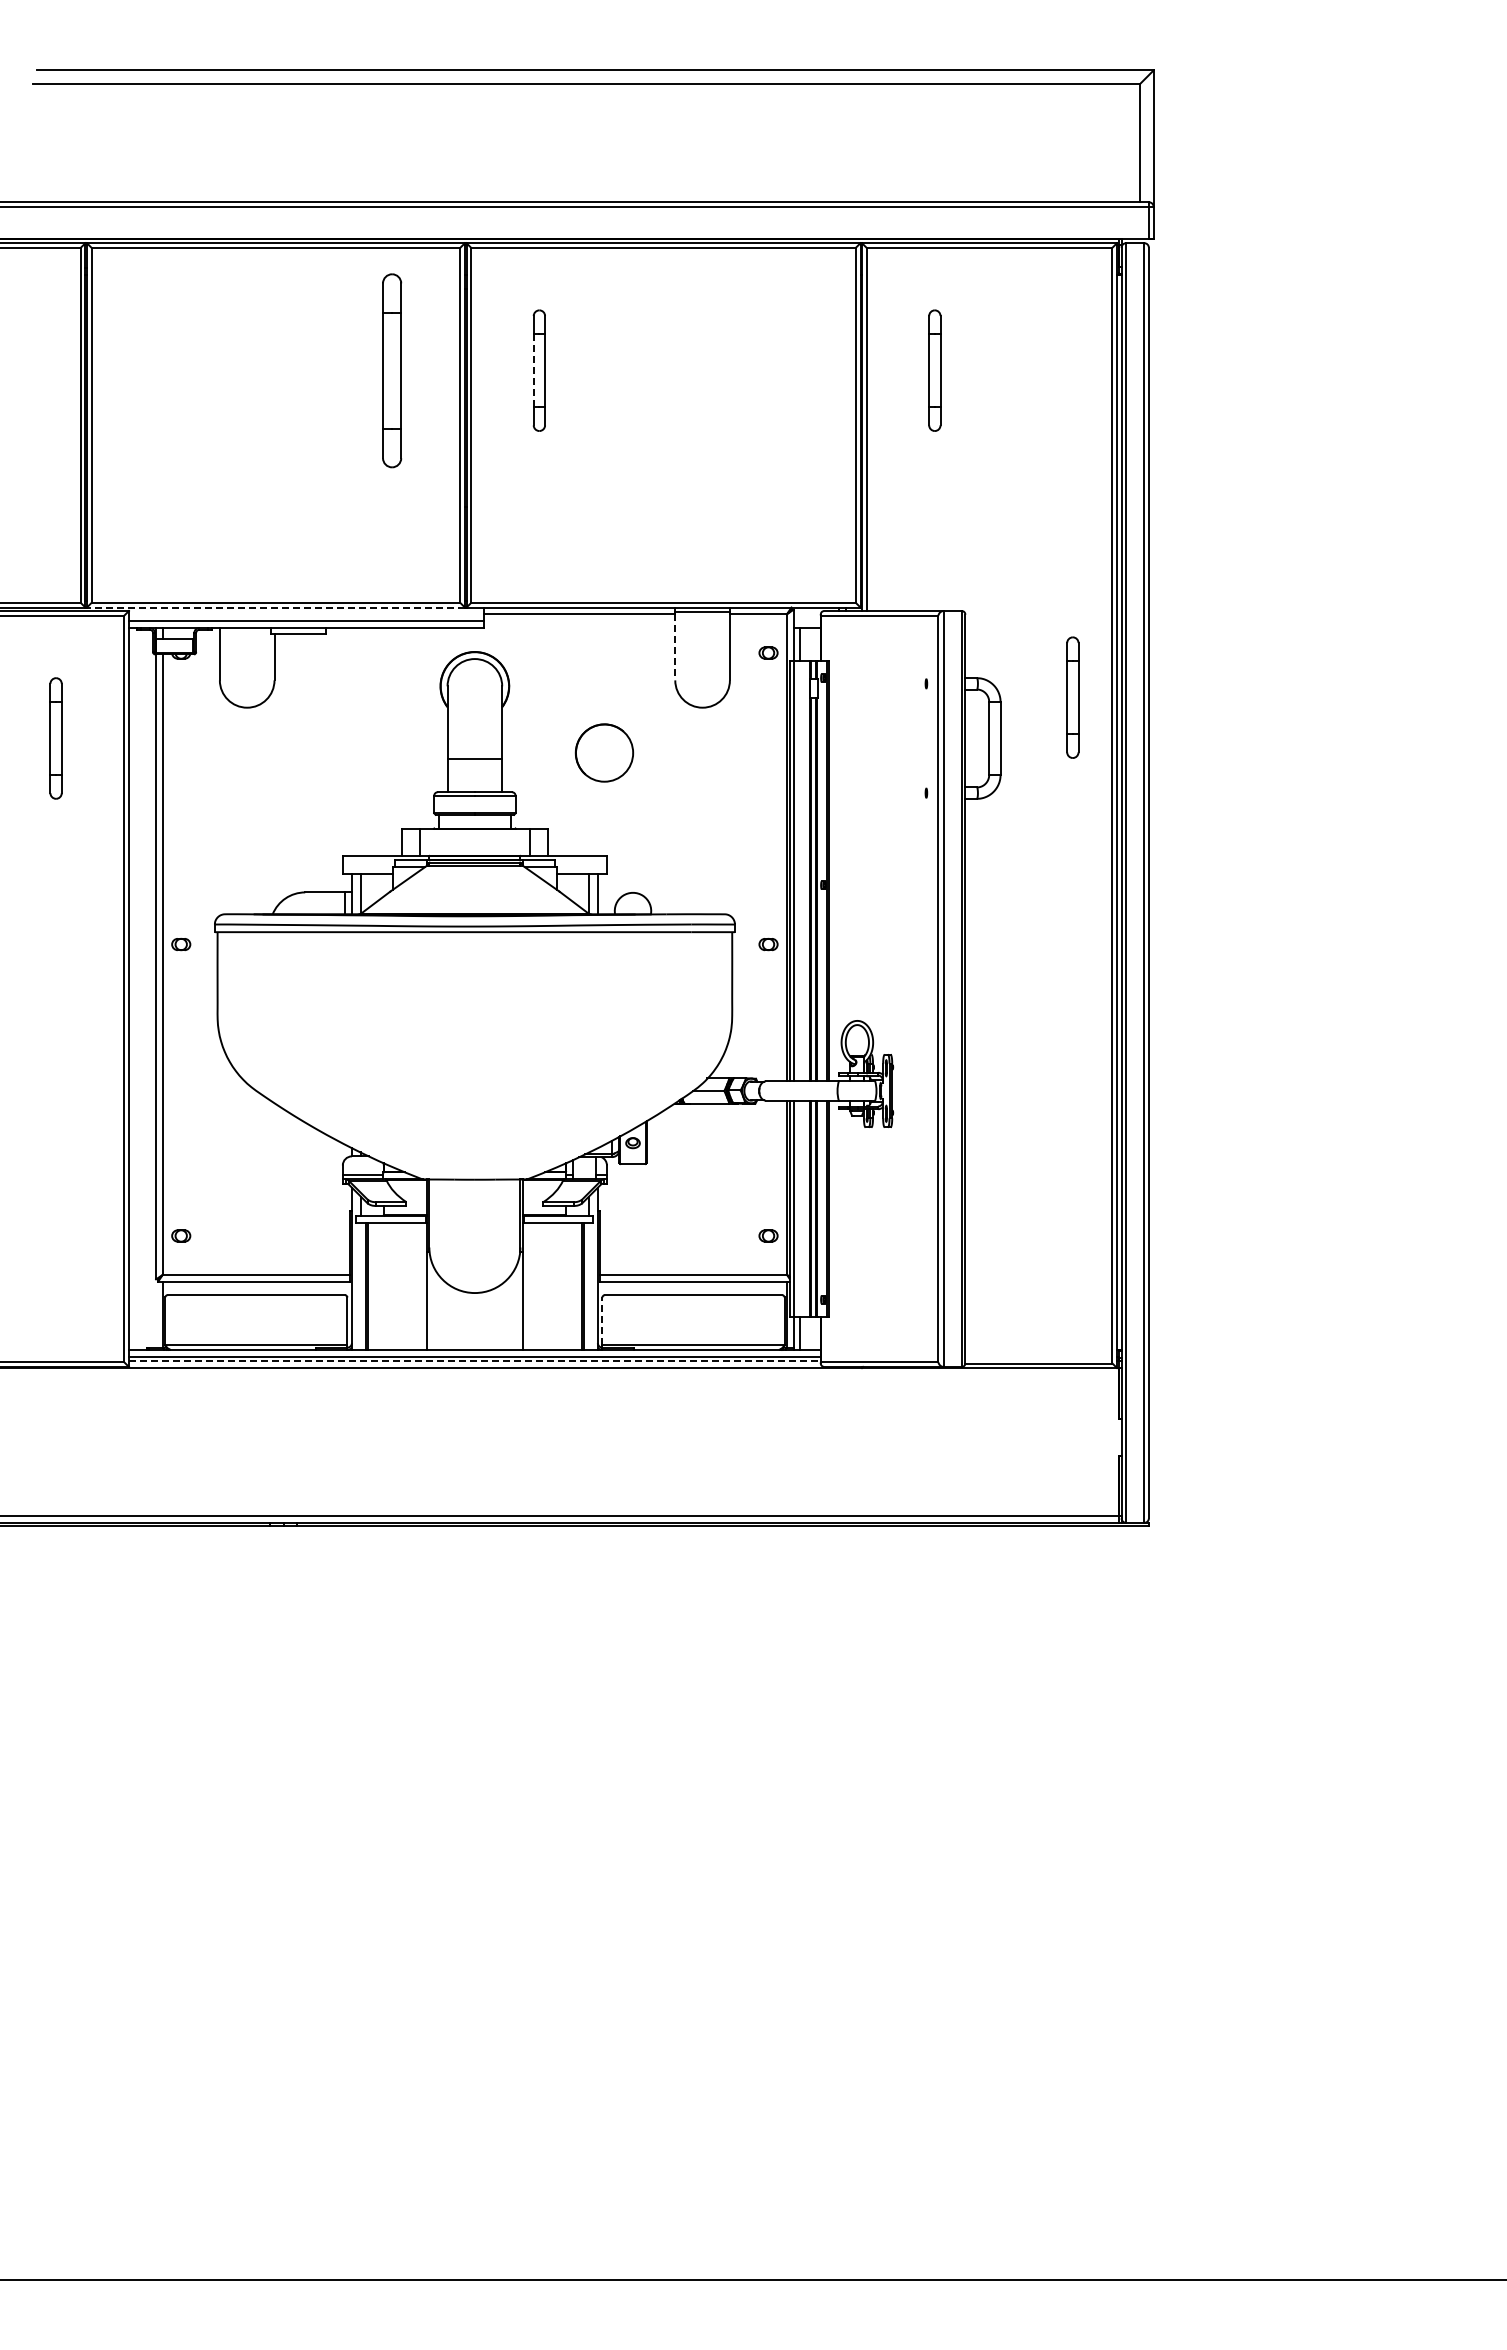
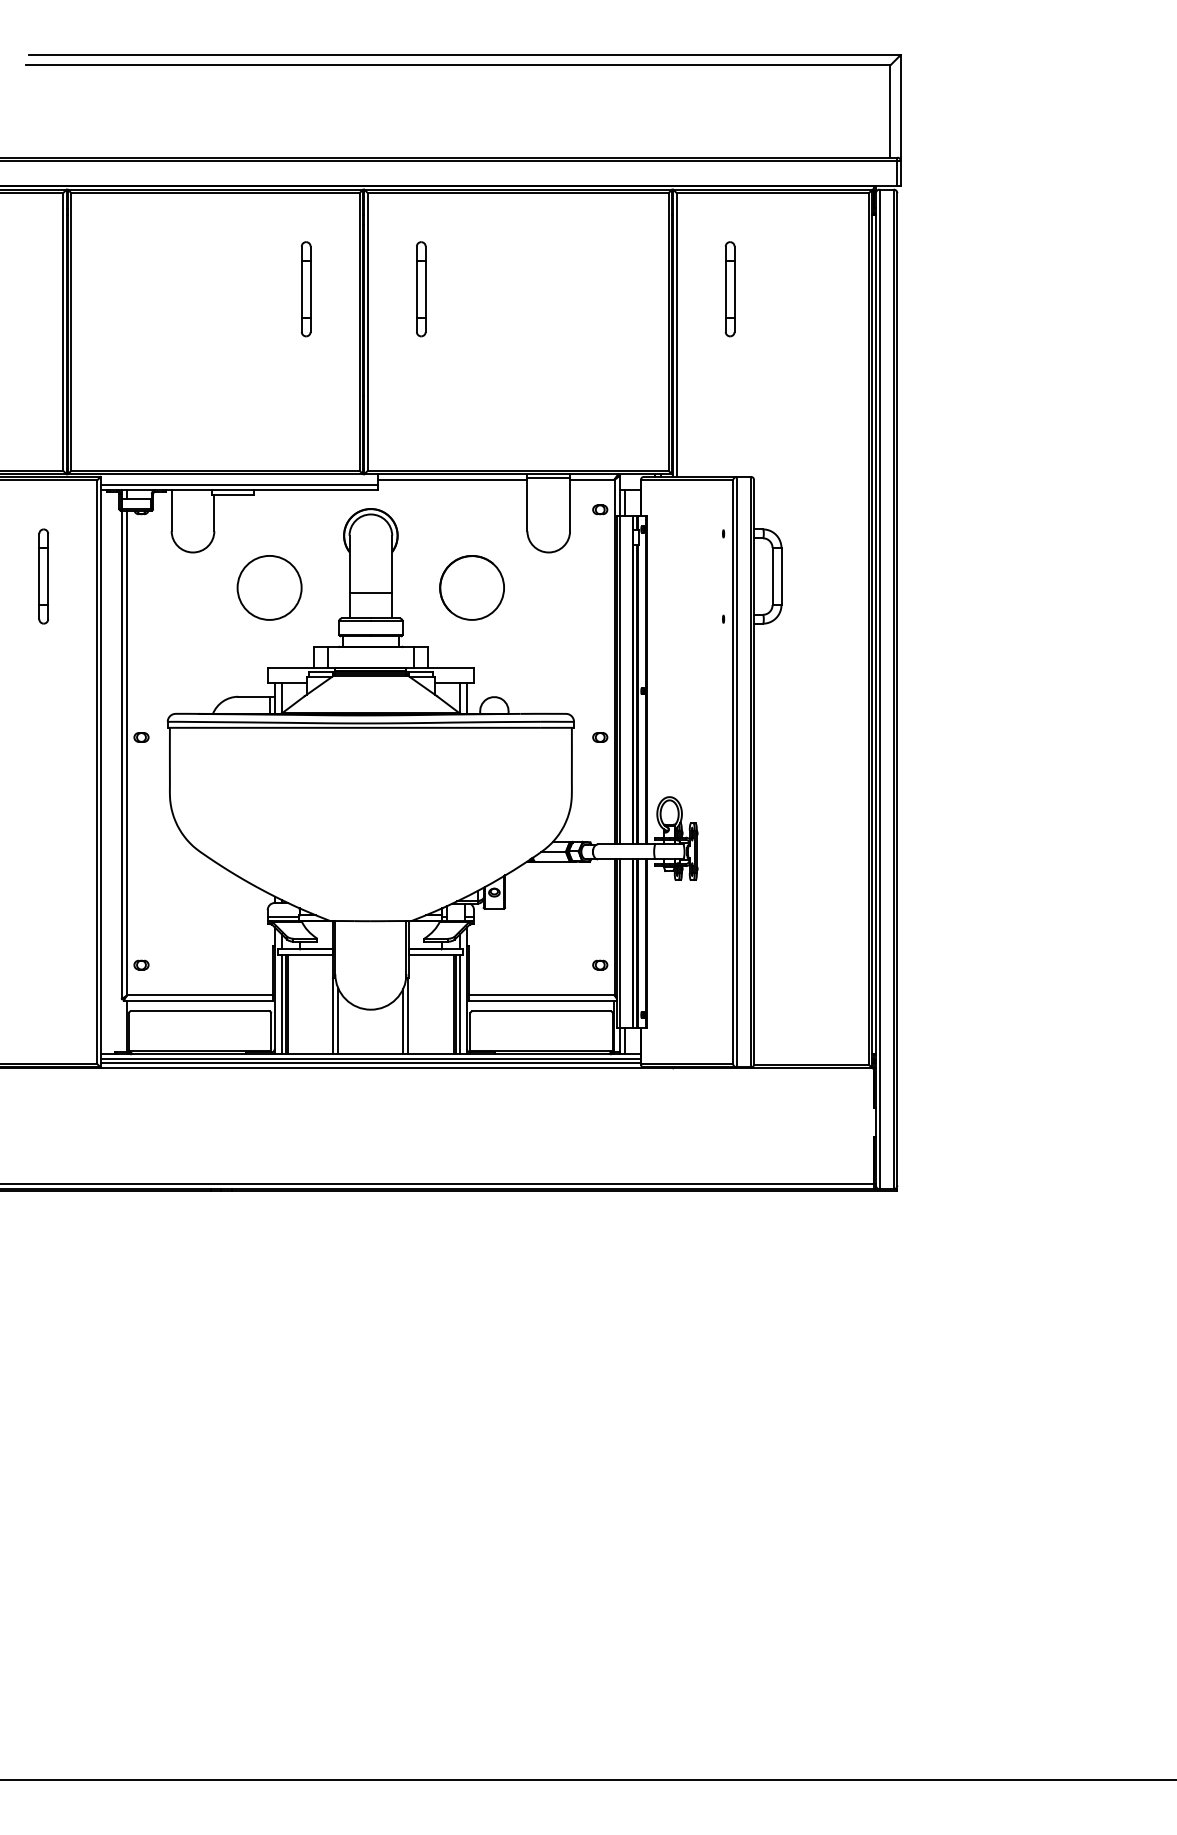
part: (391, 370) -> (305, 289), size x0.62
line: (533, 371) -> (416, 289), dashed -> solid
line: (275, 607) -> (215, 474), dashed -> solid
line: (675, 647) -> (527, 505), dashed -> solid
part: (1072, 697) -> (837, 544), removed
circle: (345, 752) -> (269, 587), added
part: (604, 752) -> (472, 587), size x1.43
line: (360, 1285) -> (281, 1003), added
line: (588, 1285) -> (459, 1003), added
line: (433, 1307) -> (338, 1020), added
line: (516, 1307) -> (403, 1020), added
line: (602, 1321) -> (470, 1031), dashed -> solid
line: (474, 1361) -> (370, 1063), dashed -> solid

